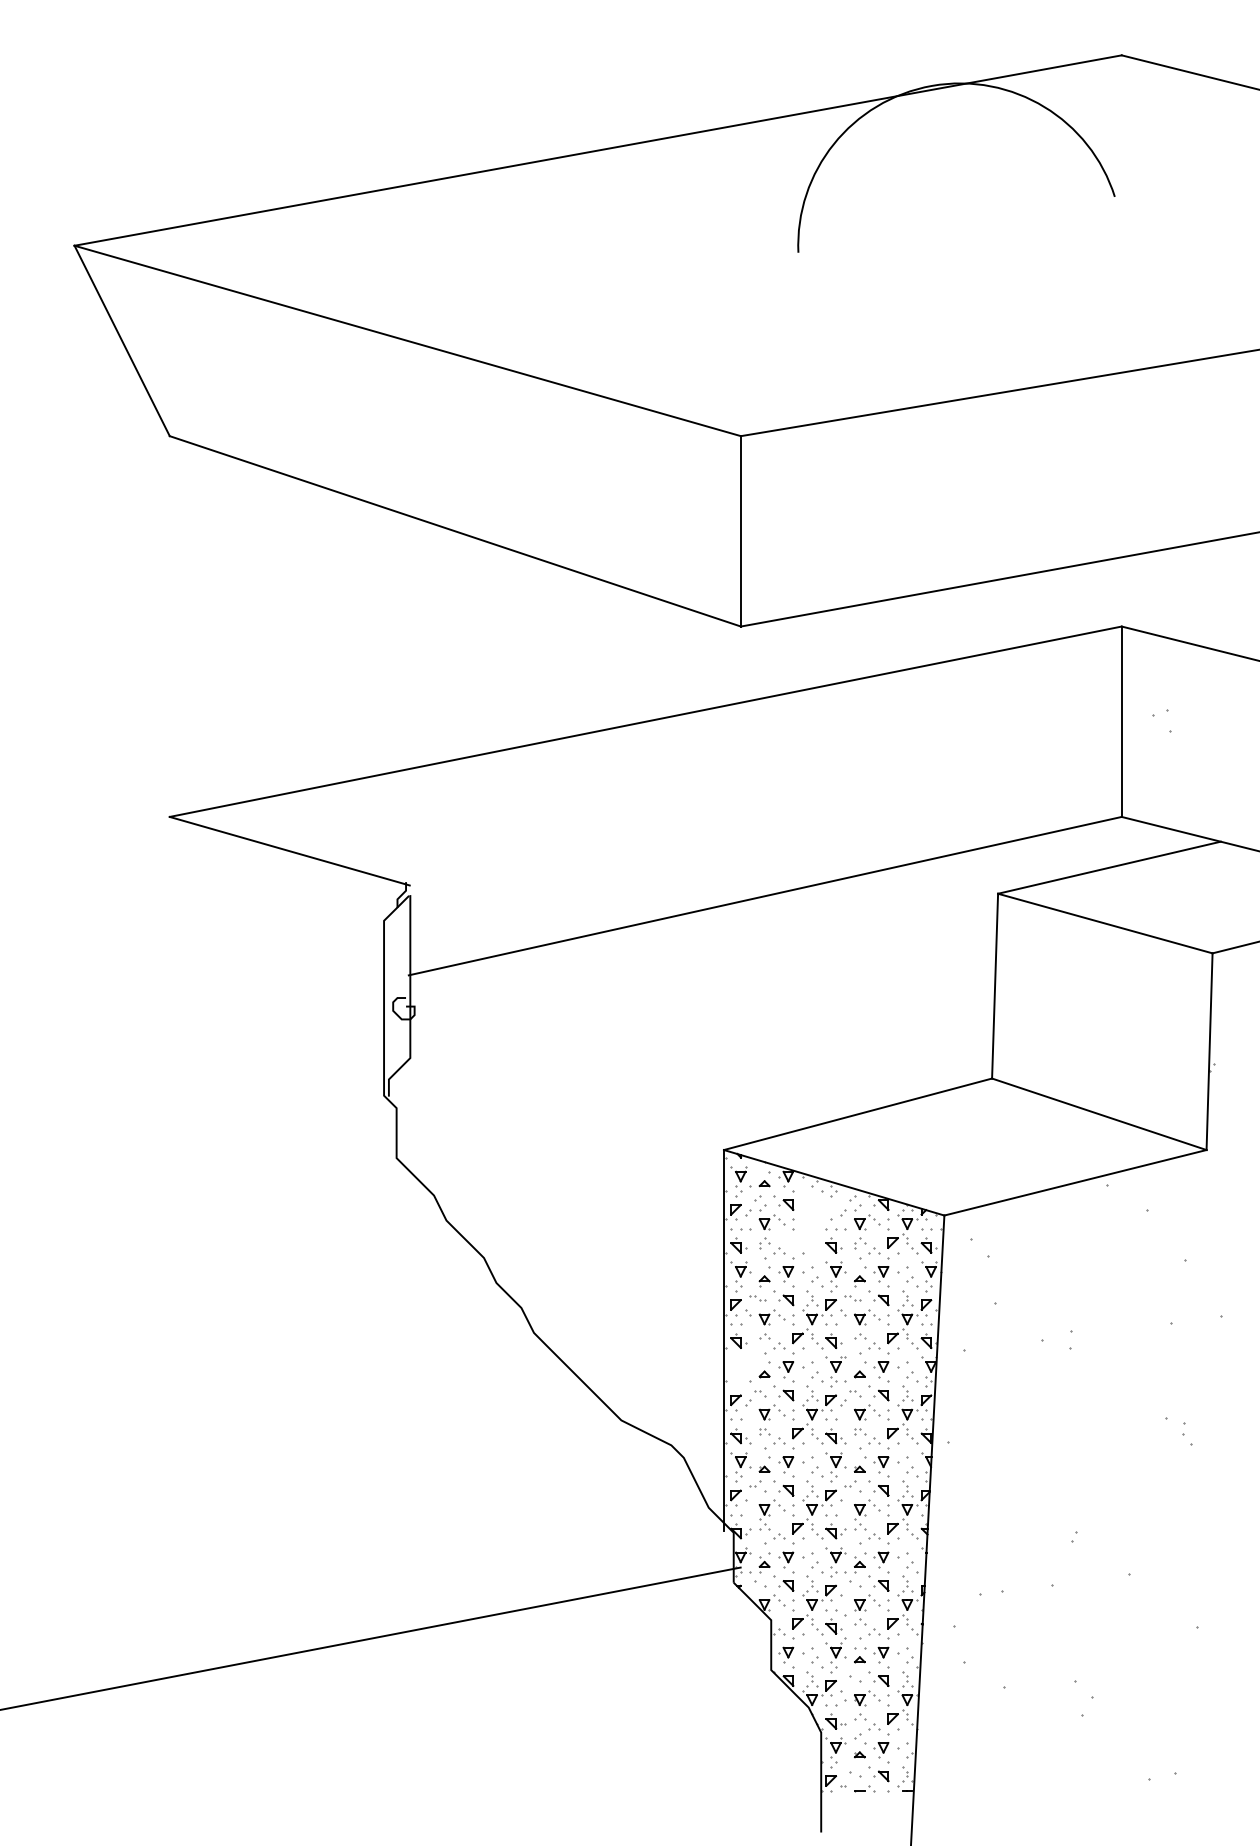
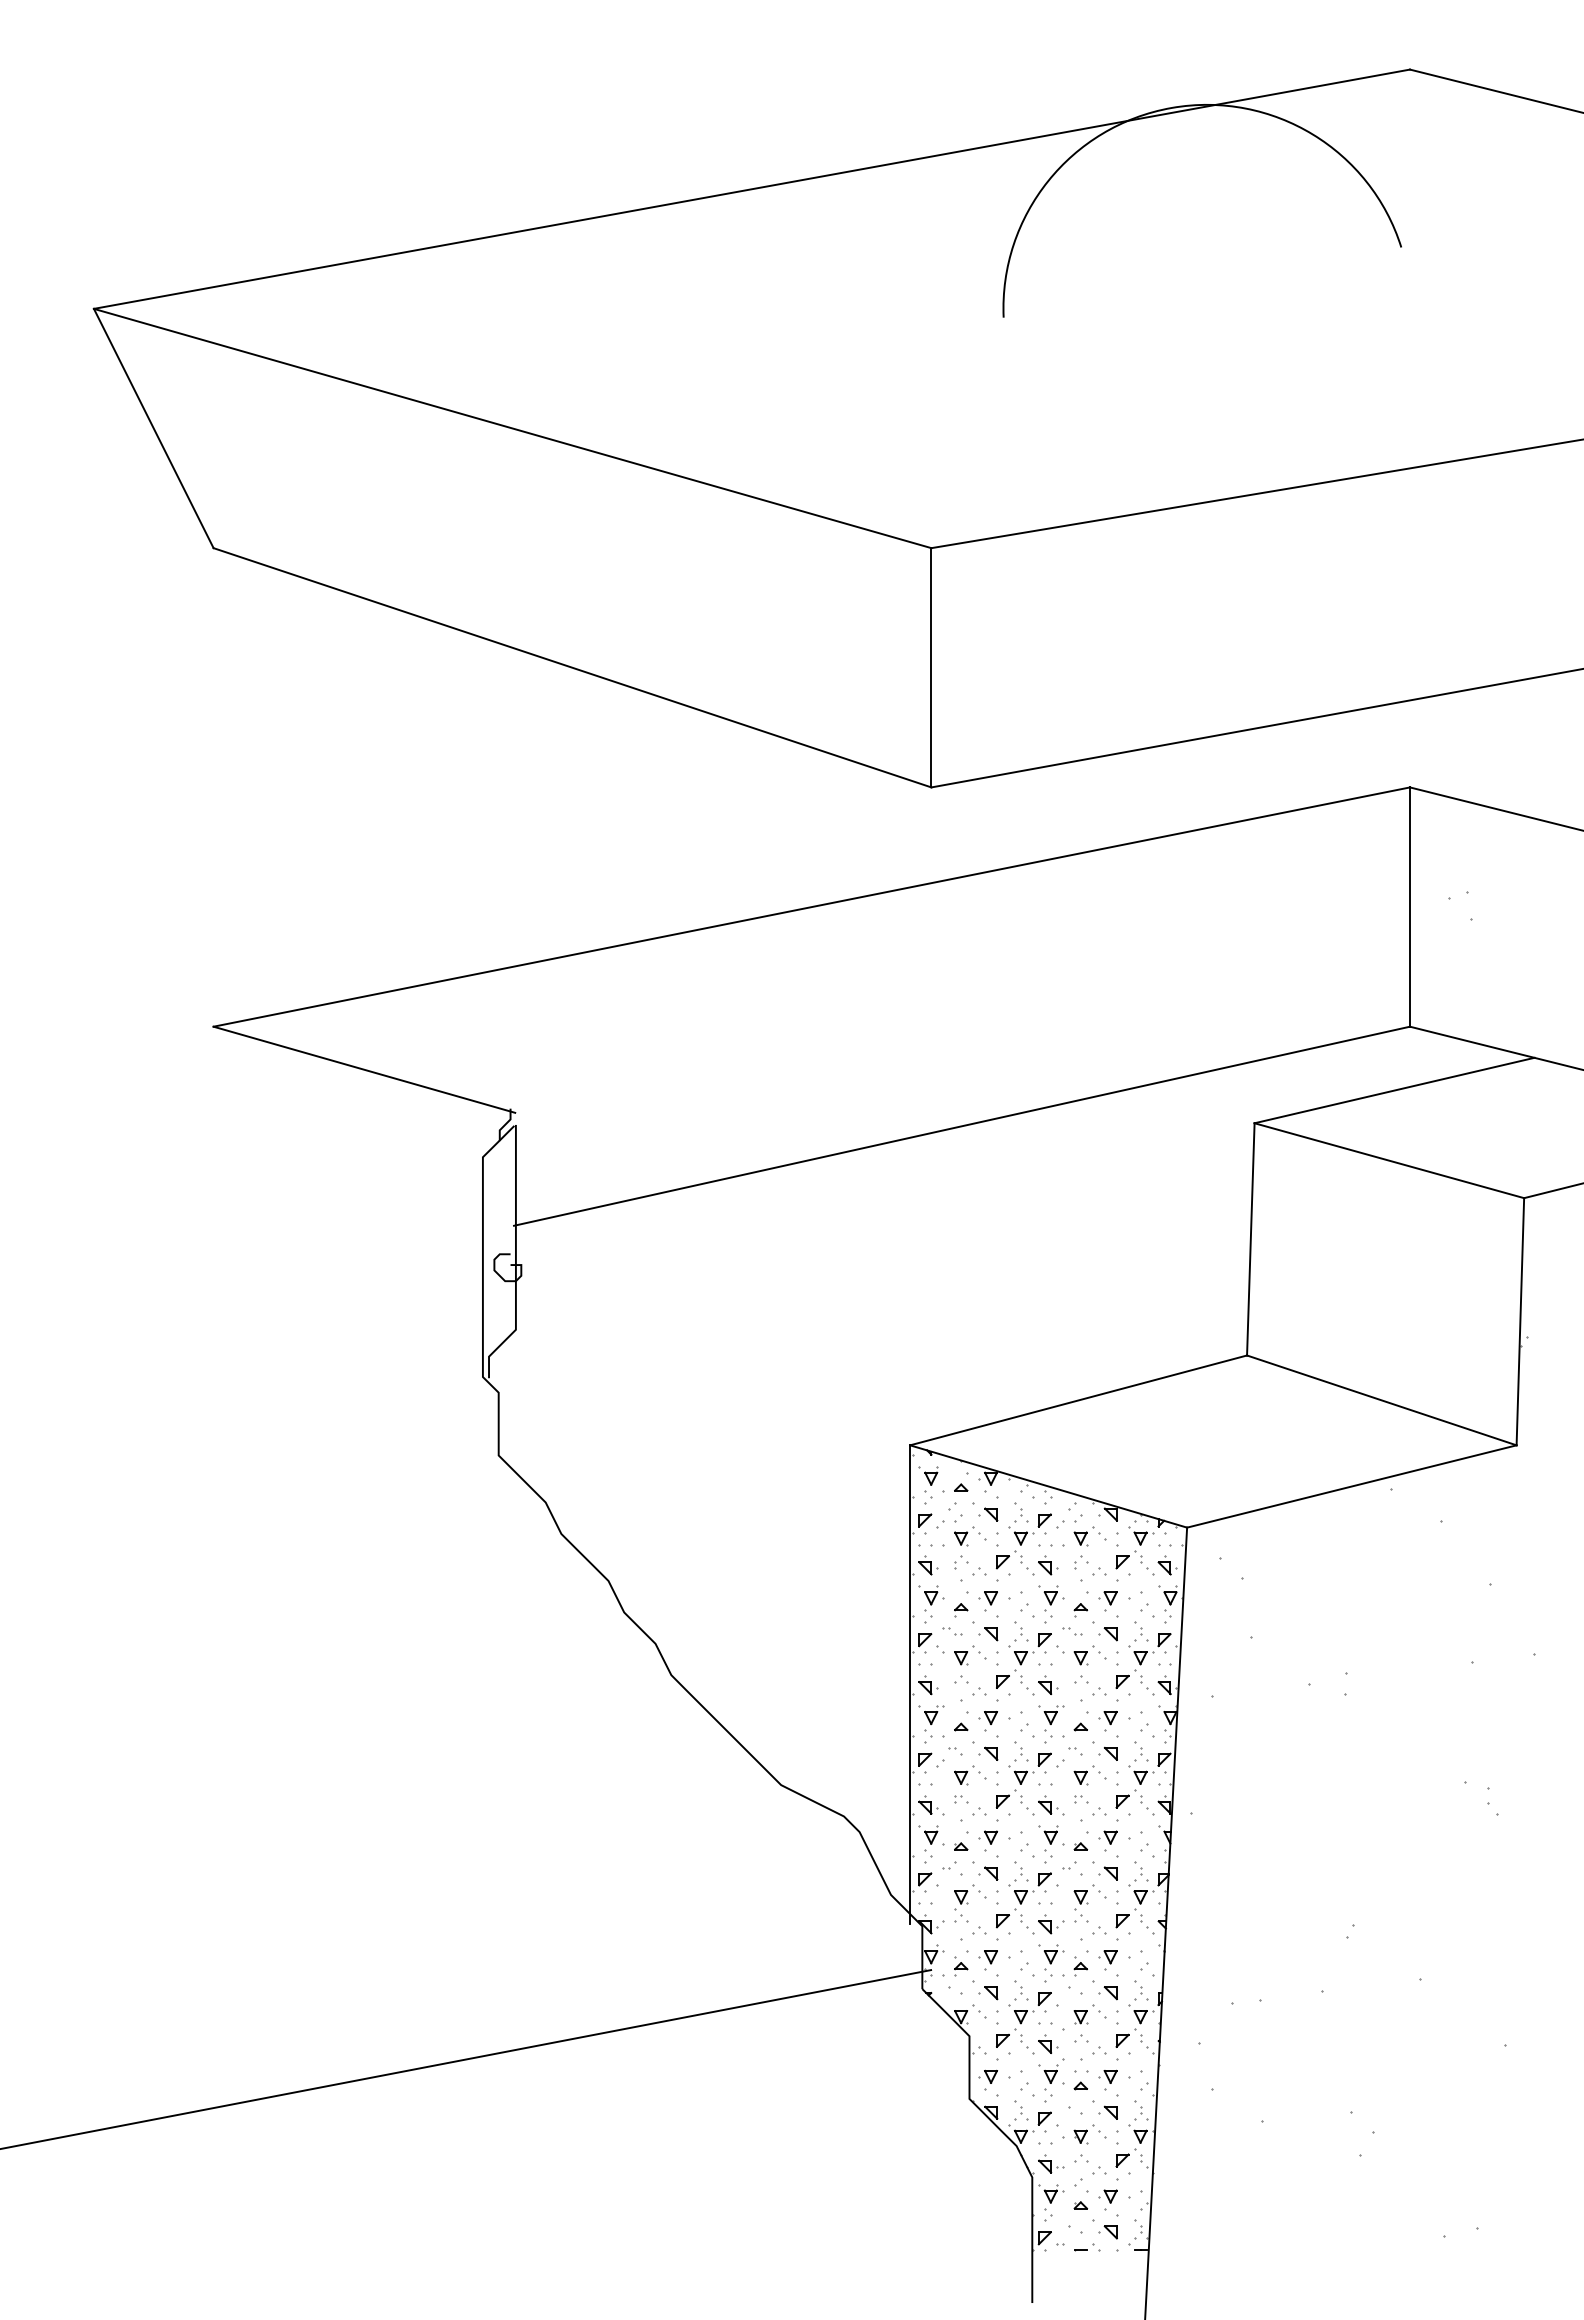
part: (814, 1224) -> (1023, 1538), added
part: (741, 1372) -> (931, 1724), added

